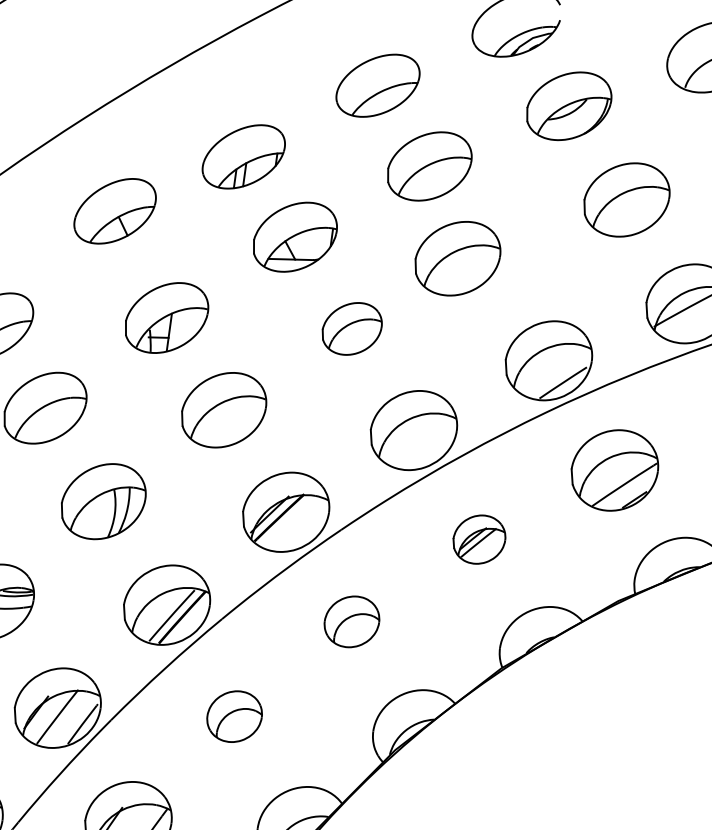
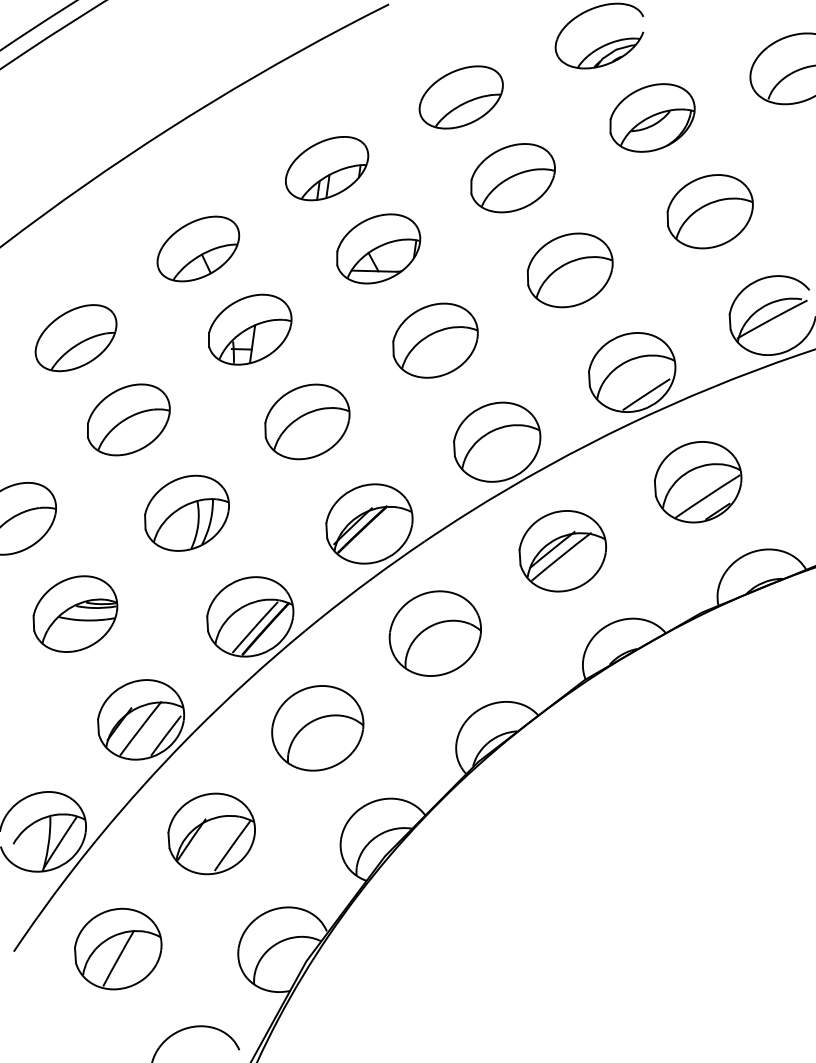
part: (115, 210) -> (198, 248), moved
part: (457, 258) -> (569, 270), moved
part: (352, 328) -> (435, 340), size x1.43
part: (479, 539) -> (562, 551), size x1.67
part: (351, 621) -> (434, 633), size x1.67
part: (234, 716) -> (317, 728), size x1.67

